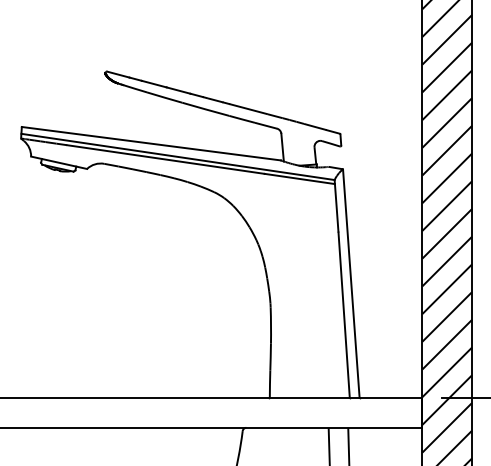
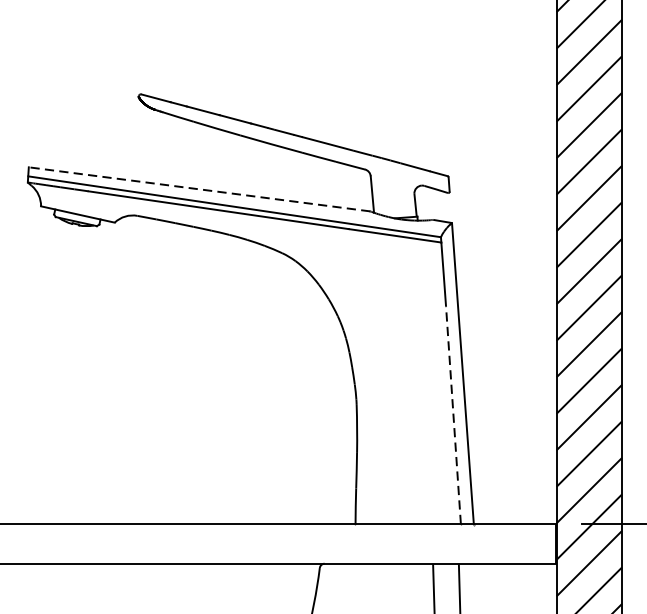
line: (151, 143) -> (199, 189), solid -> dashed
line: (344, 315) -> (453, 415), solid -> dashed

